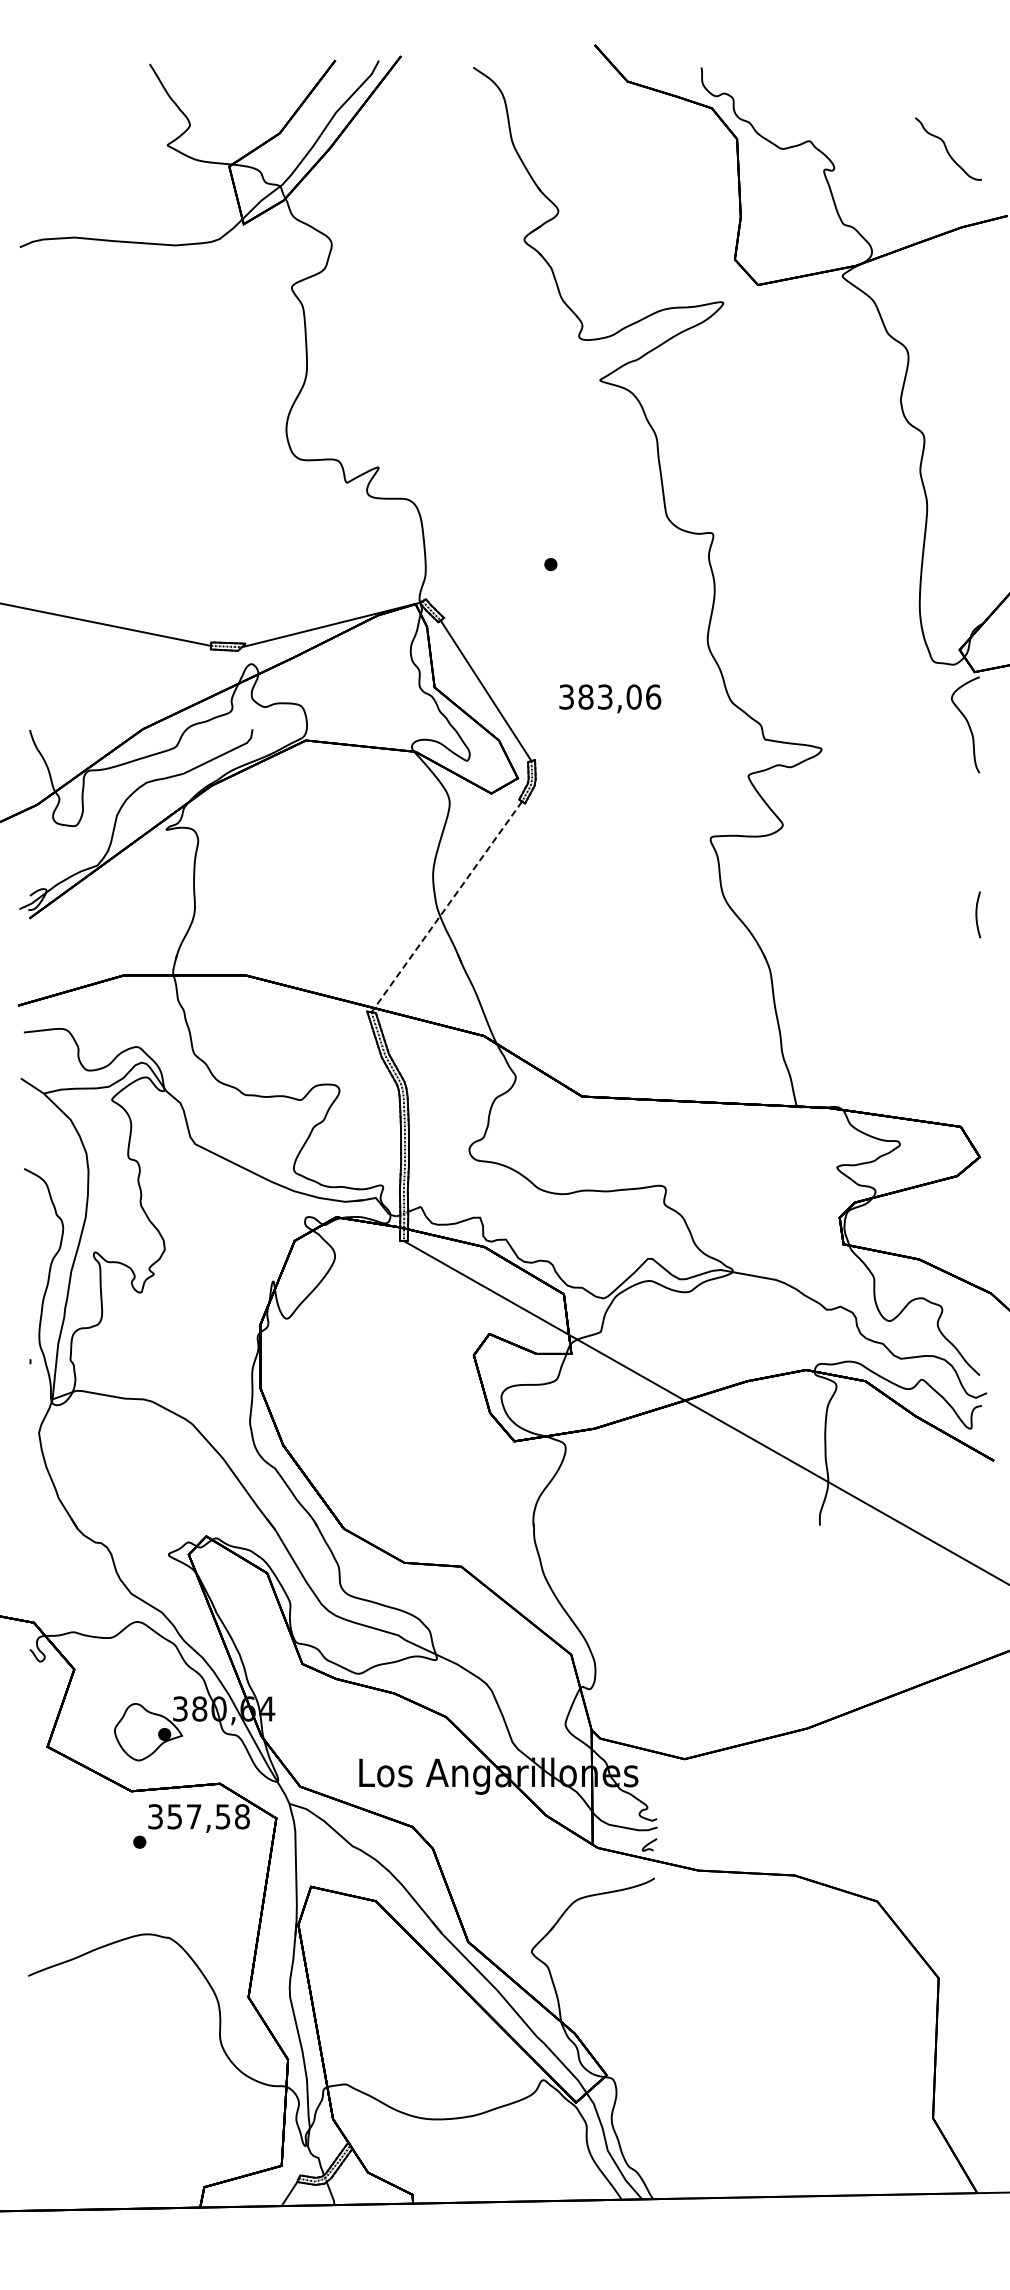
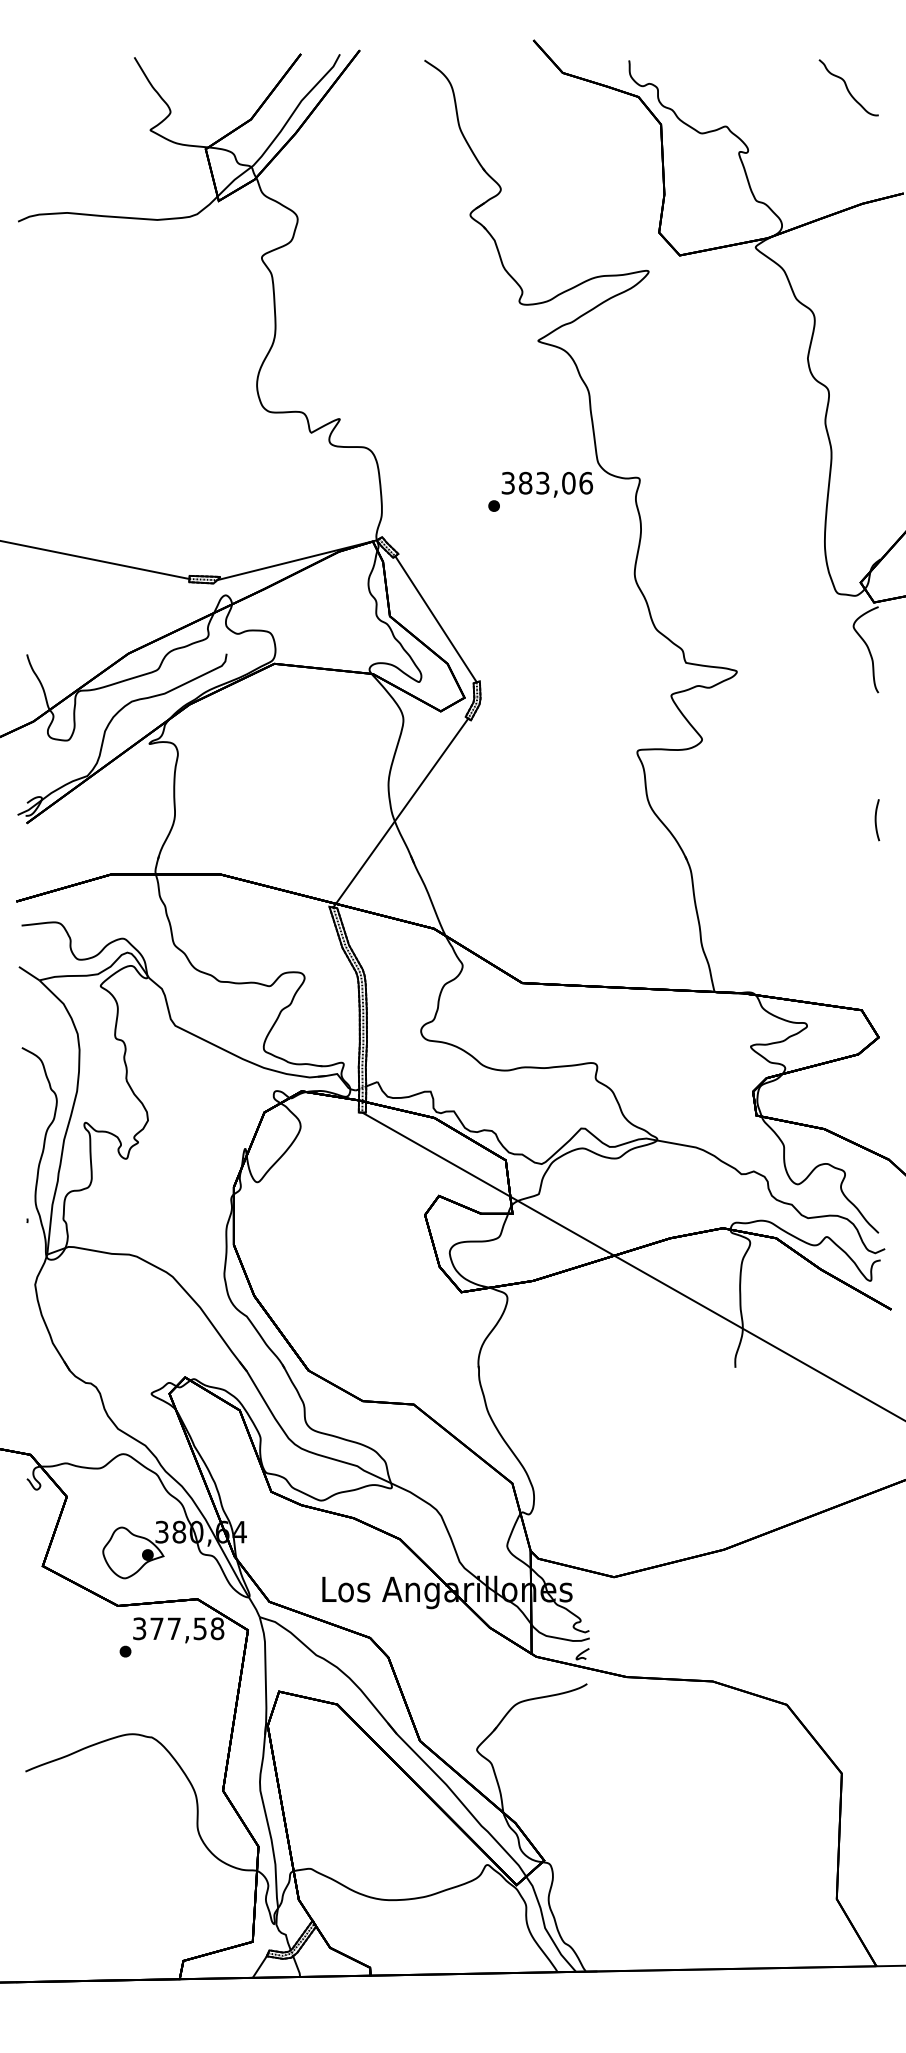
curve: (947, 148) -> (847, 87), moved
text: (610, 698) -> (547, 484), moved
line: (446, 907) -> (400, 813), dashed -> solid
text: (174, 1816) -> (156, 1628), 357,58 -> 377,58

